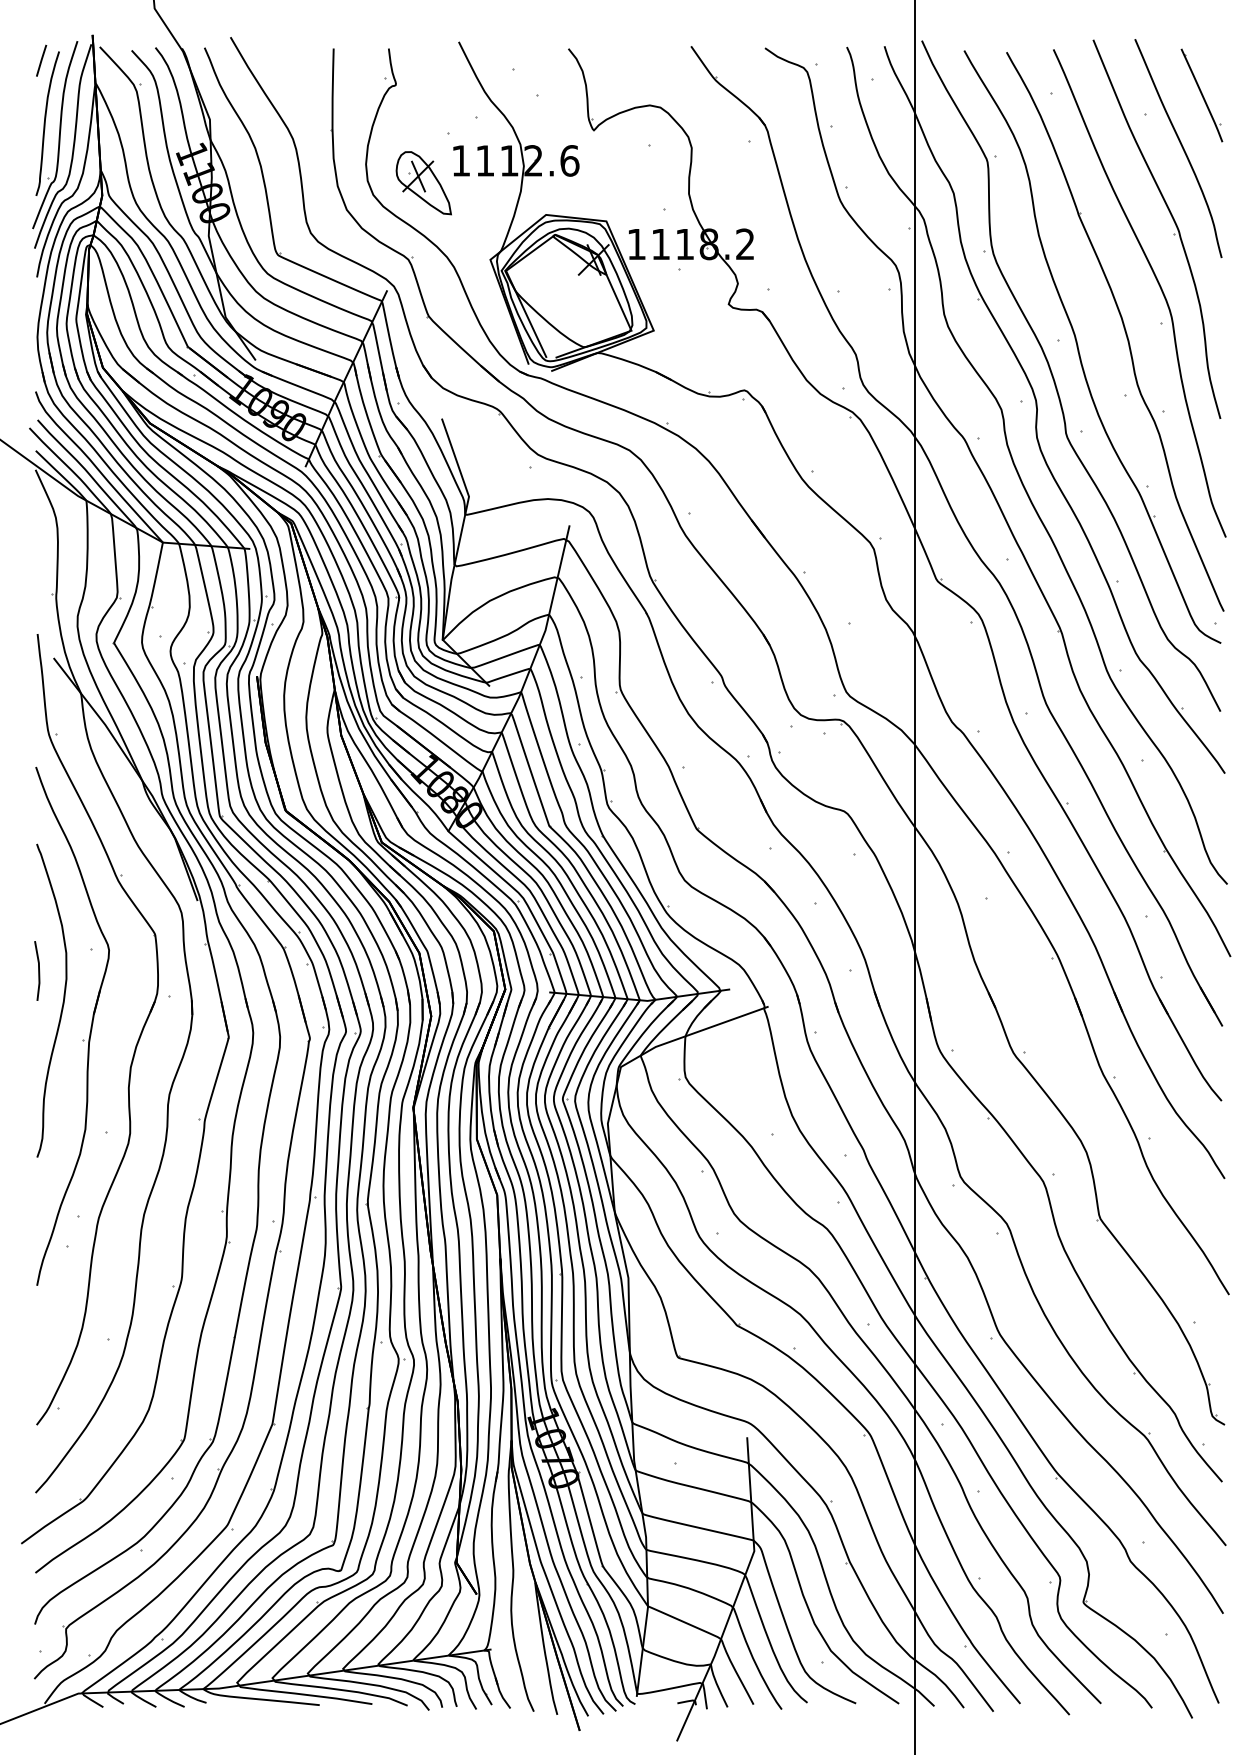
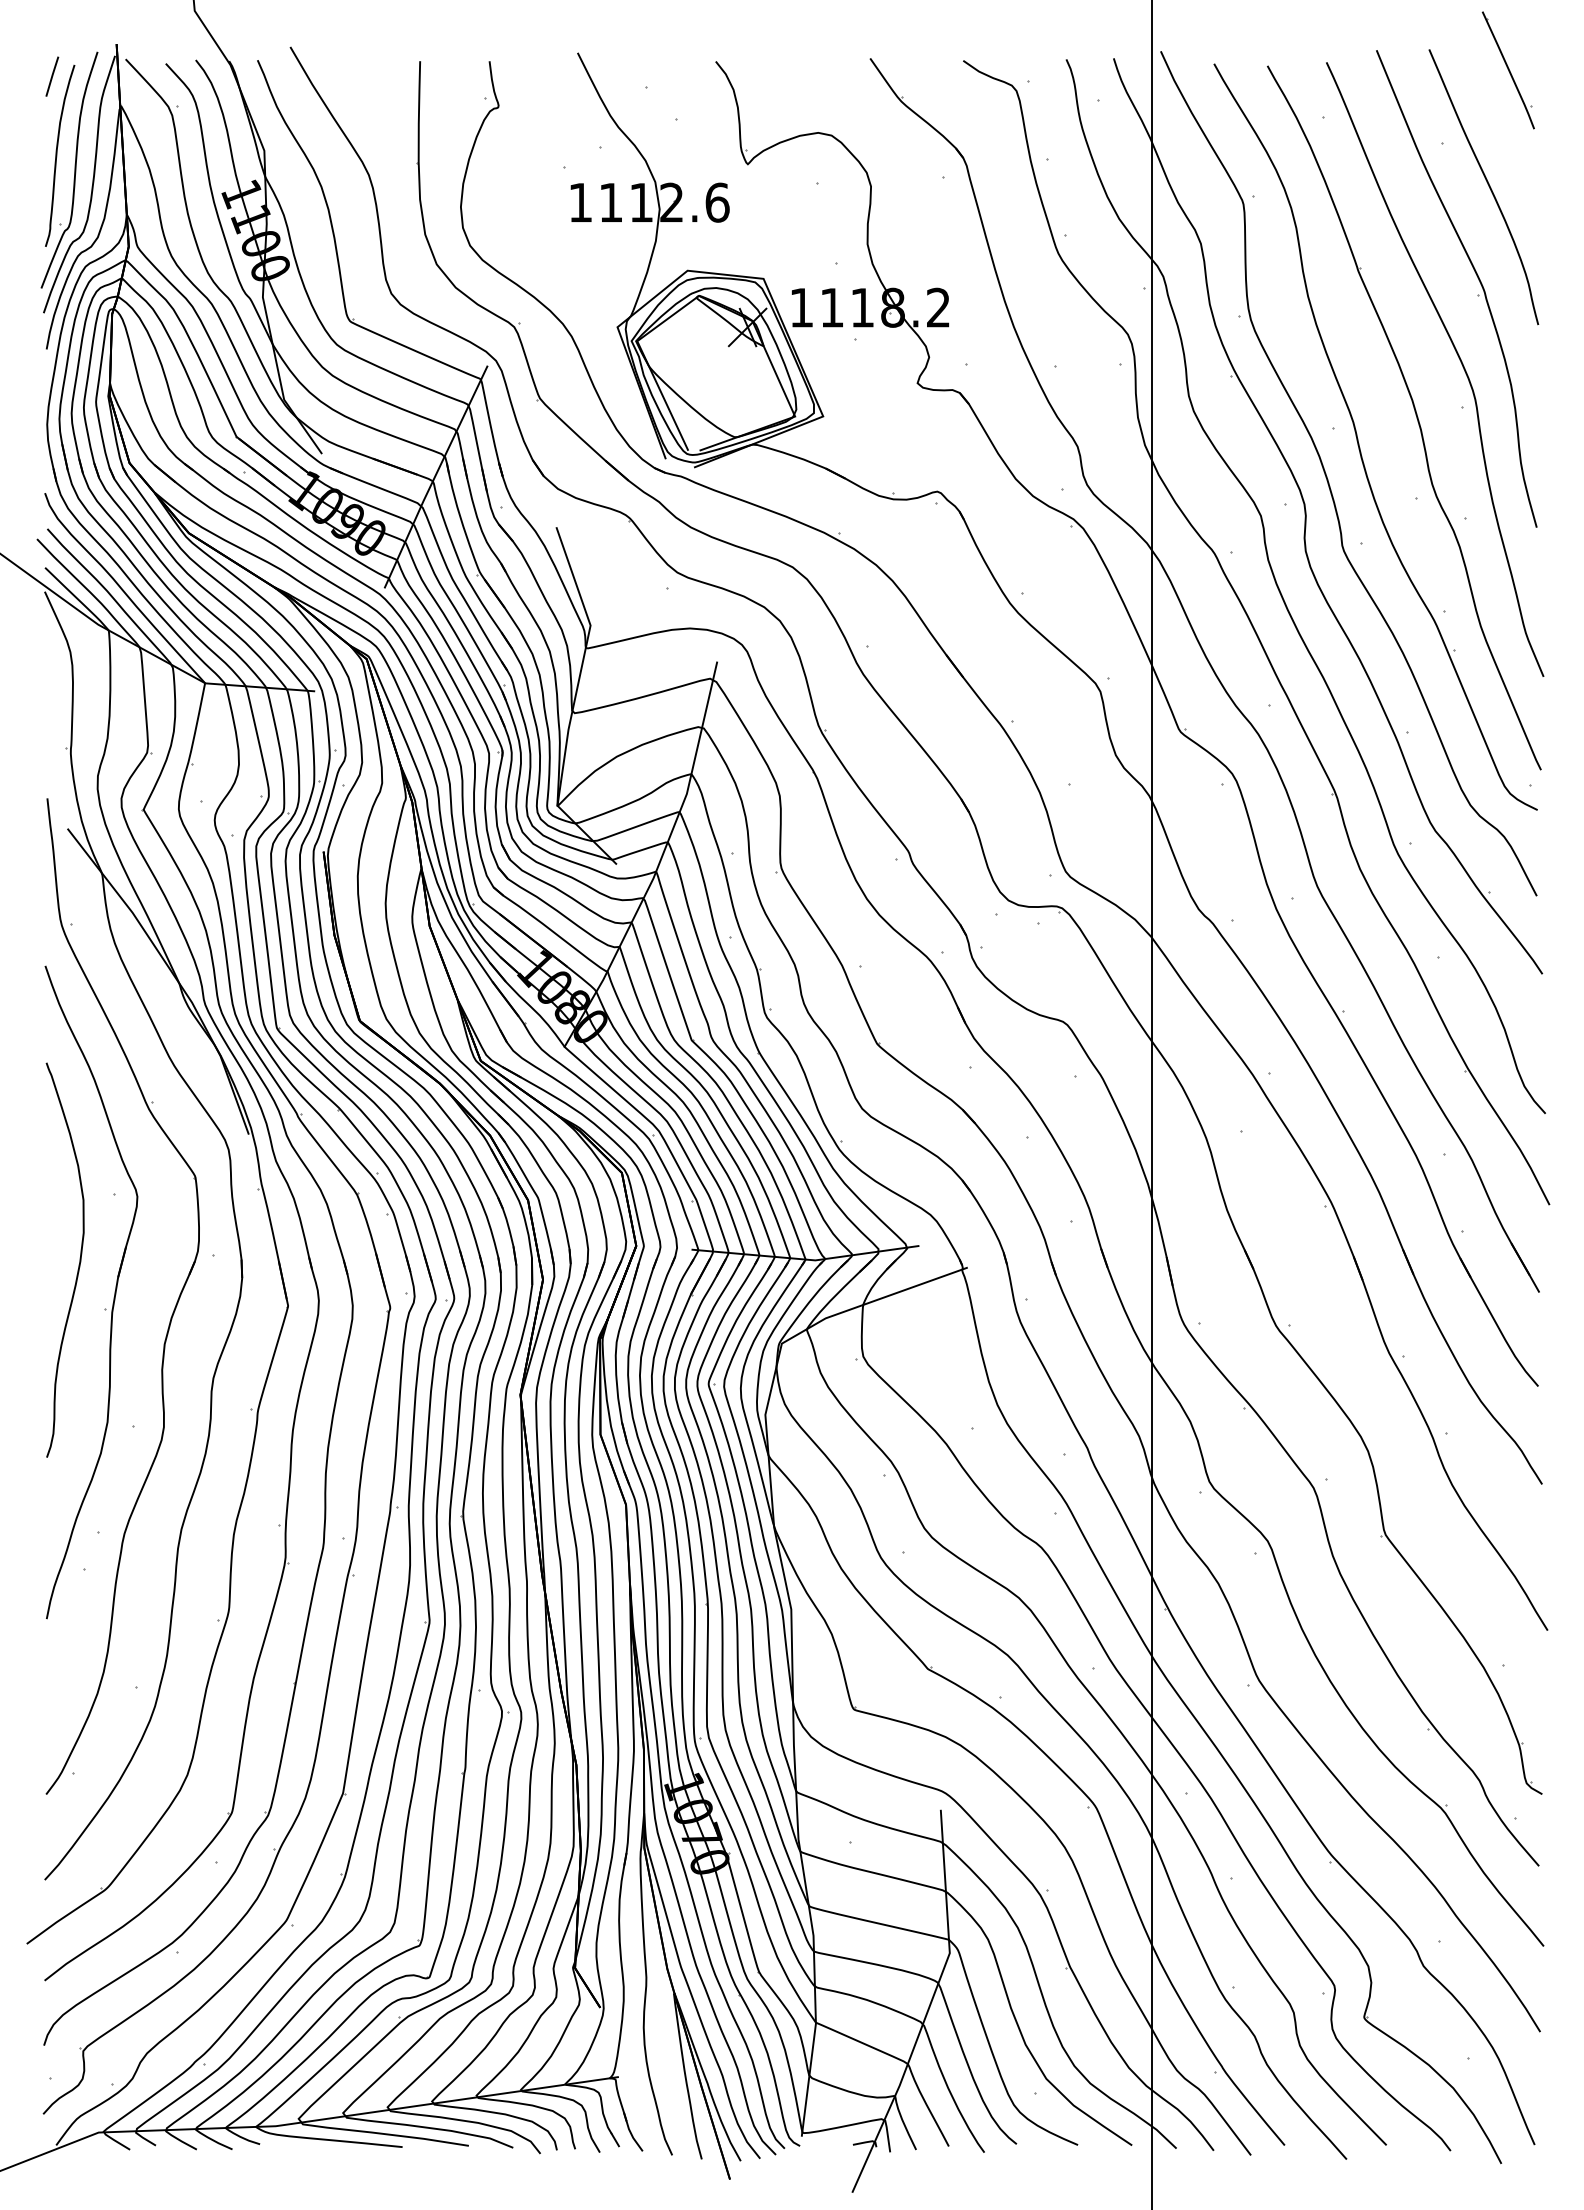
part: (1201, 95) -> (1507, 70), moved
part: (423, 182) -> (533, 230), removed
line: (38, 970) -> (48, 1222), removed

